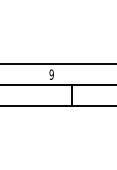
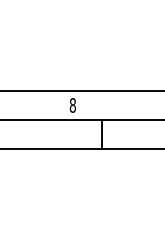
text: (51, 74) -> (72, 105), 9 -> 8

